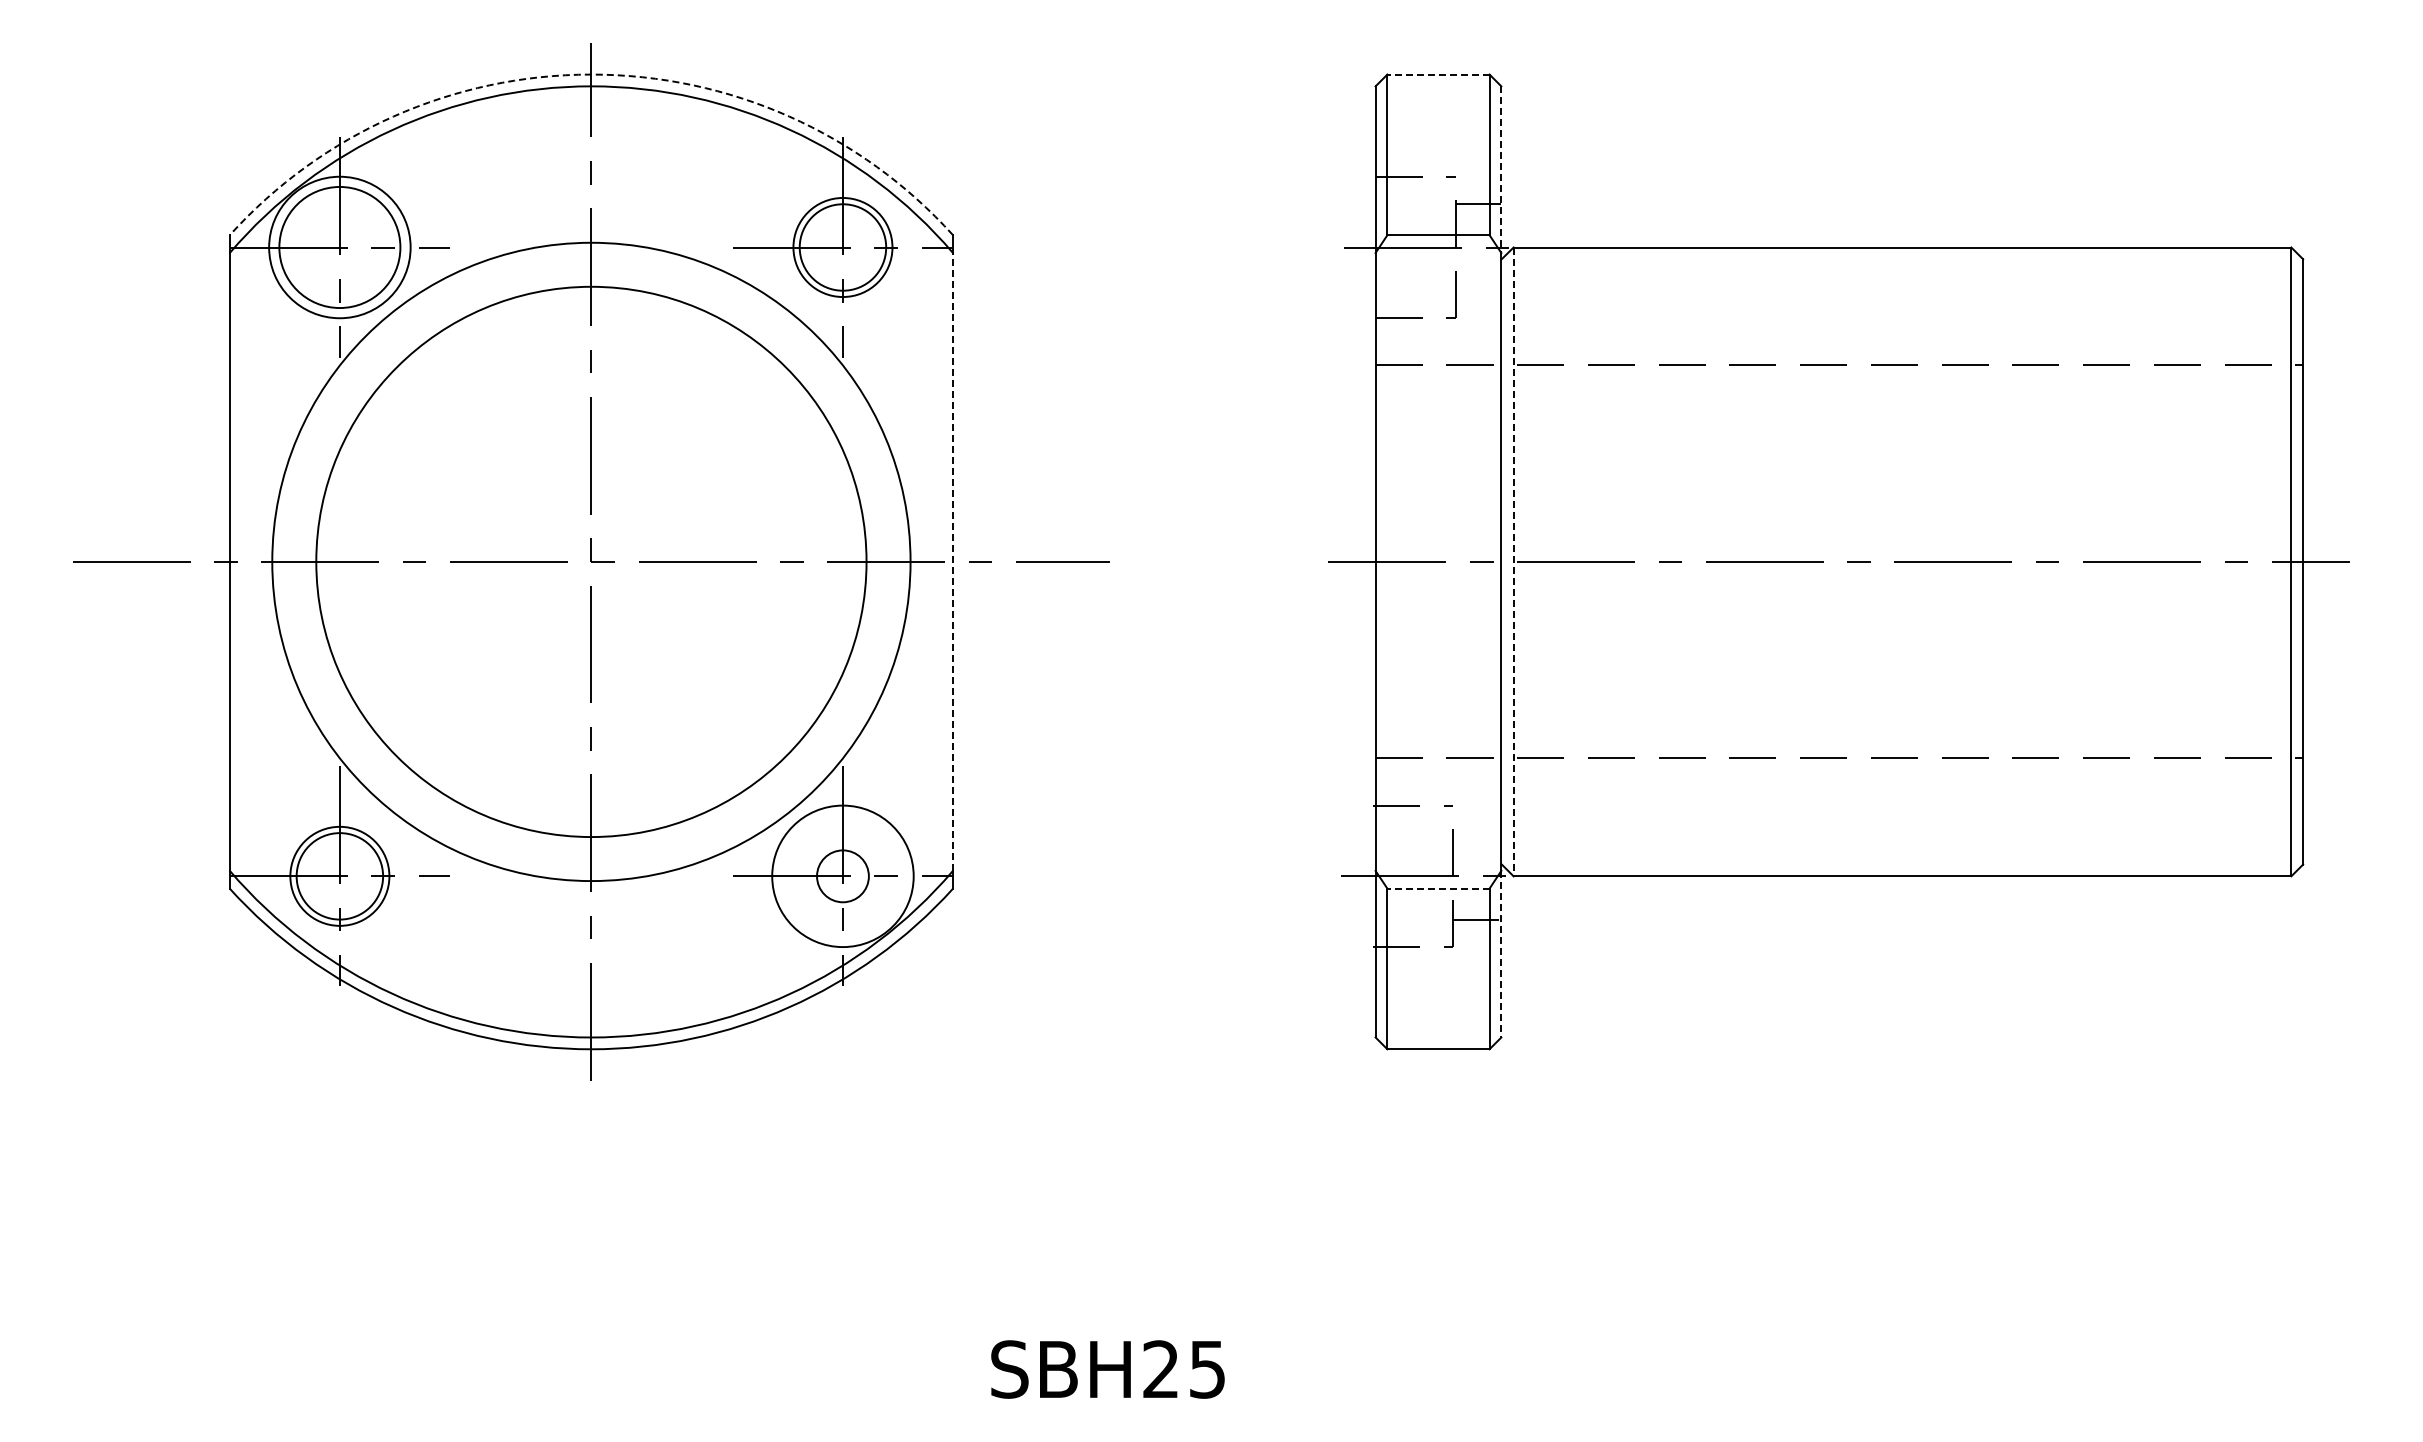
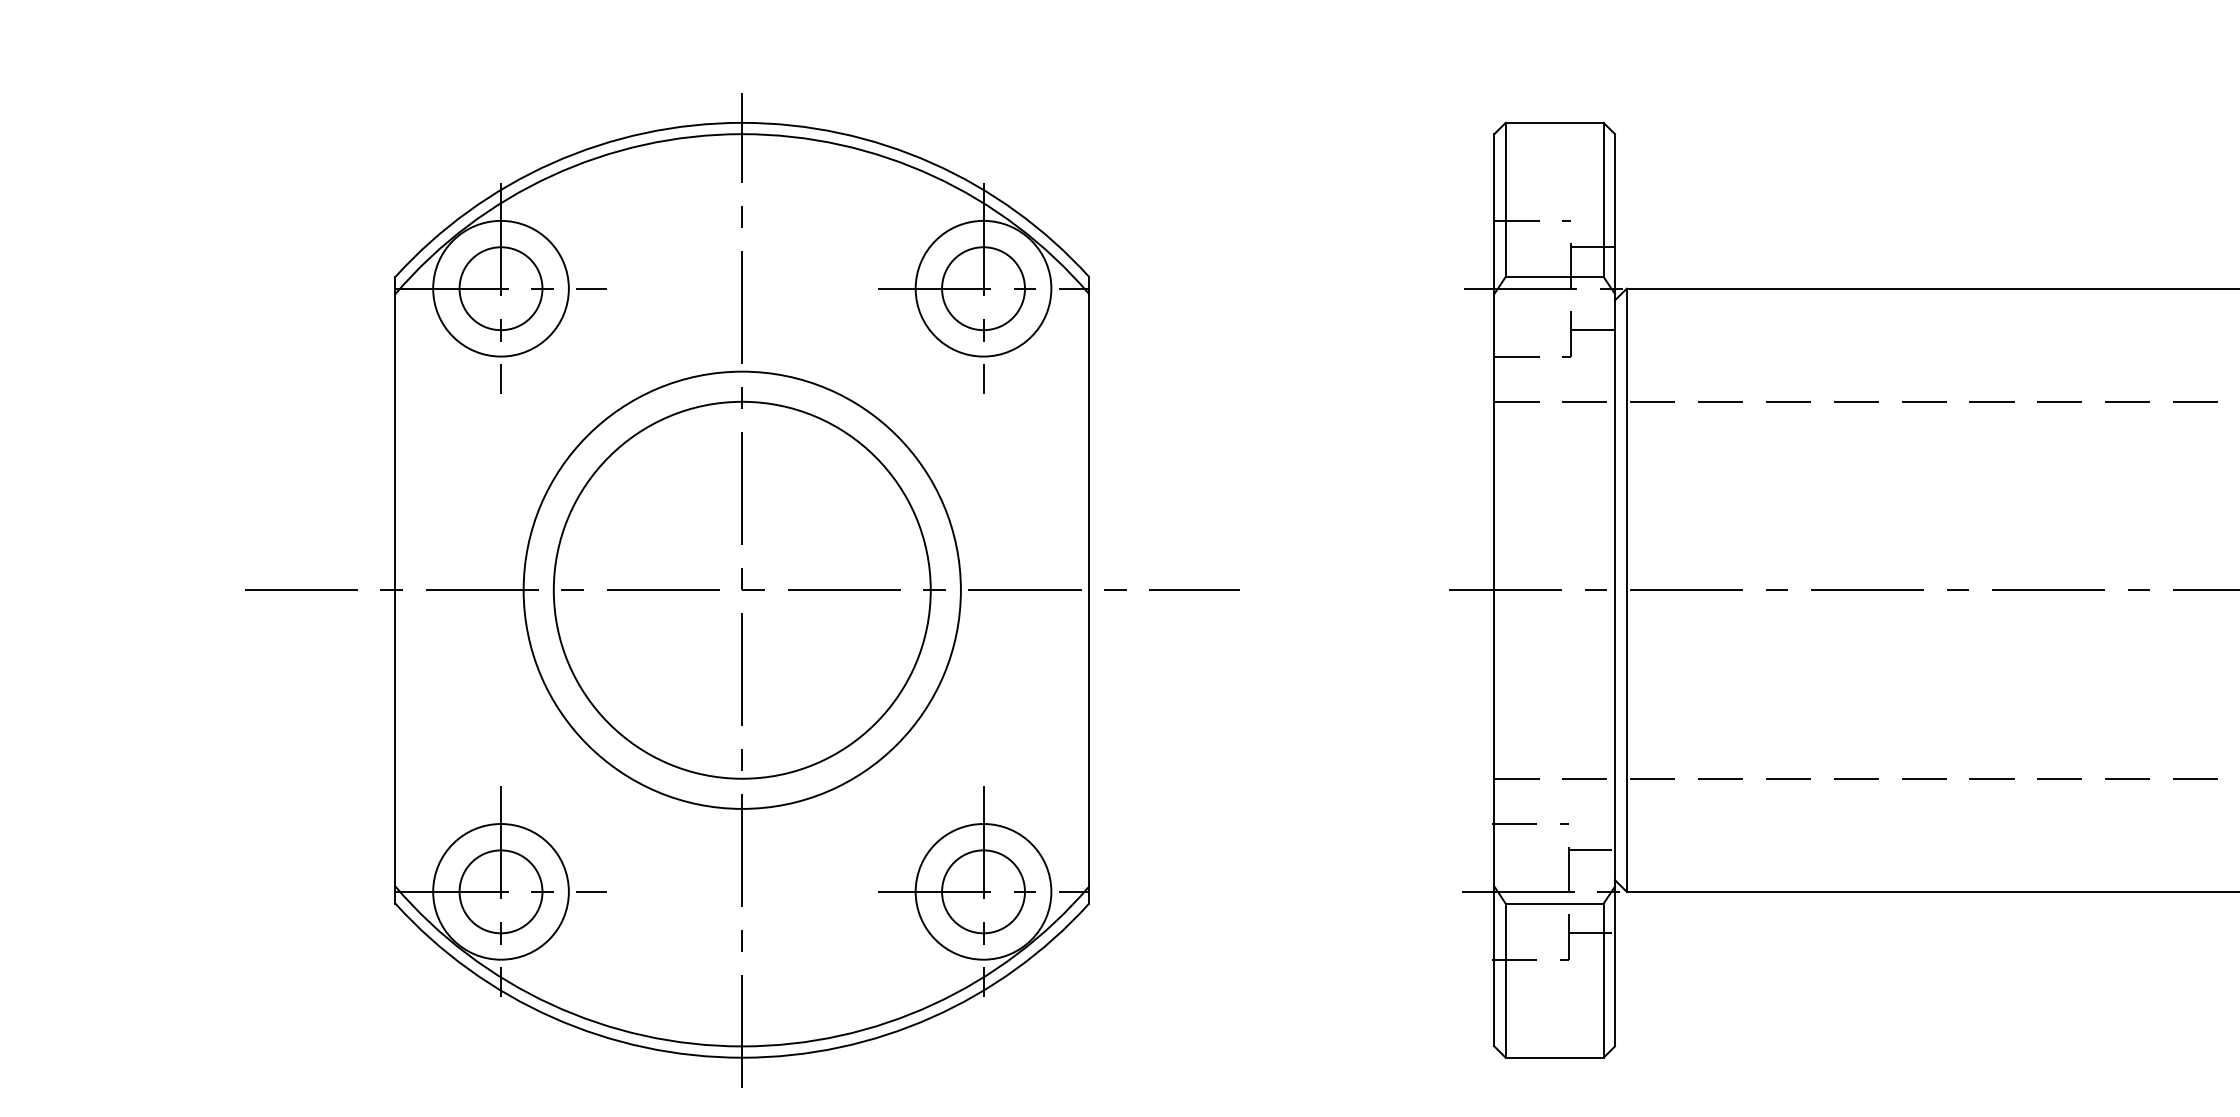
arc: (591, 74) -> (742, 122), dashed -> solid
line: (1437, 74) -> (1553, 122), dashed -> solid
line: (1501, 170) -> (1615, 214), dashed -> solid
circle: (339, 247) -> (500, 288), size x0.71
circle: (842, 247) -> (983, 288), size x1.43
line: (1478, 290) -> (1593, 329), added
circle: (590, 561) -> (741, 589), size x0.71
circle: (591, 561) -> (742, 589), size x0.71
line: (953, 561) -> (1089, 589), dashed -> solid
line: (1513, 562) -> (1626, 590), dashed -> solid
line: (1475, 833) -> (1590, 850), added
circle: (339, 876) -> (500, 891), size x1.43
circle: (842, 876) -> (983, 891), size x1.67
line: (1437, 888) -> (1553, 903), dashed -> solid
line: (1501, 954) -> (1615, 966), dashed -> solid

